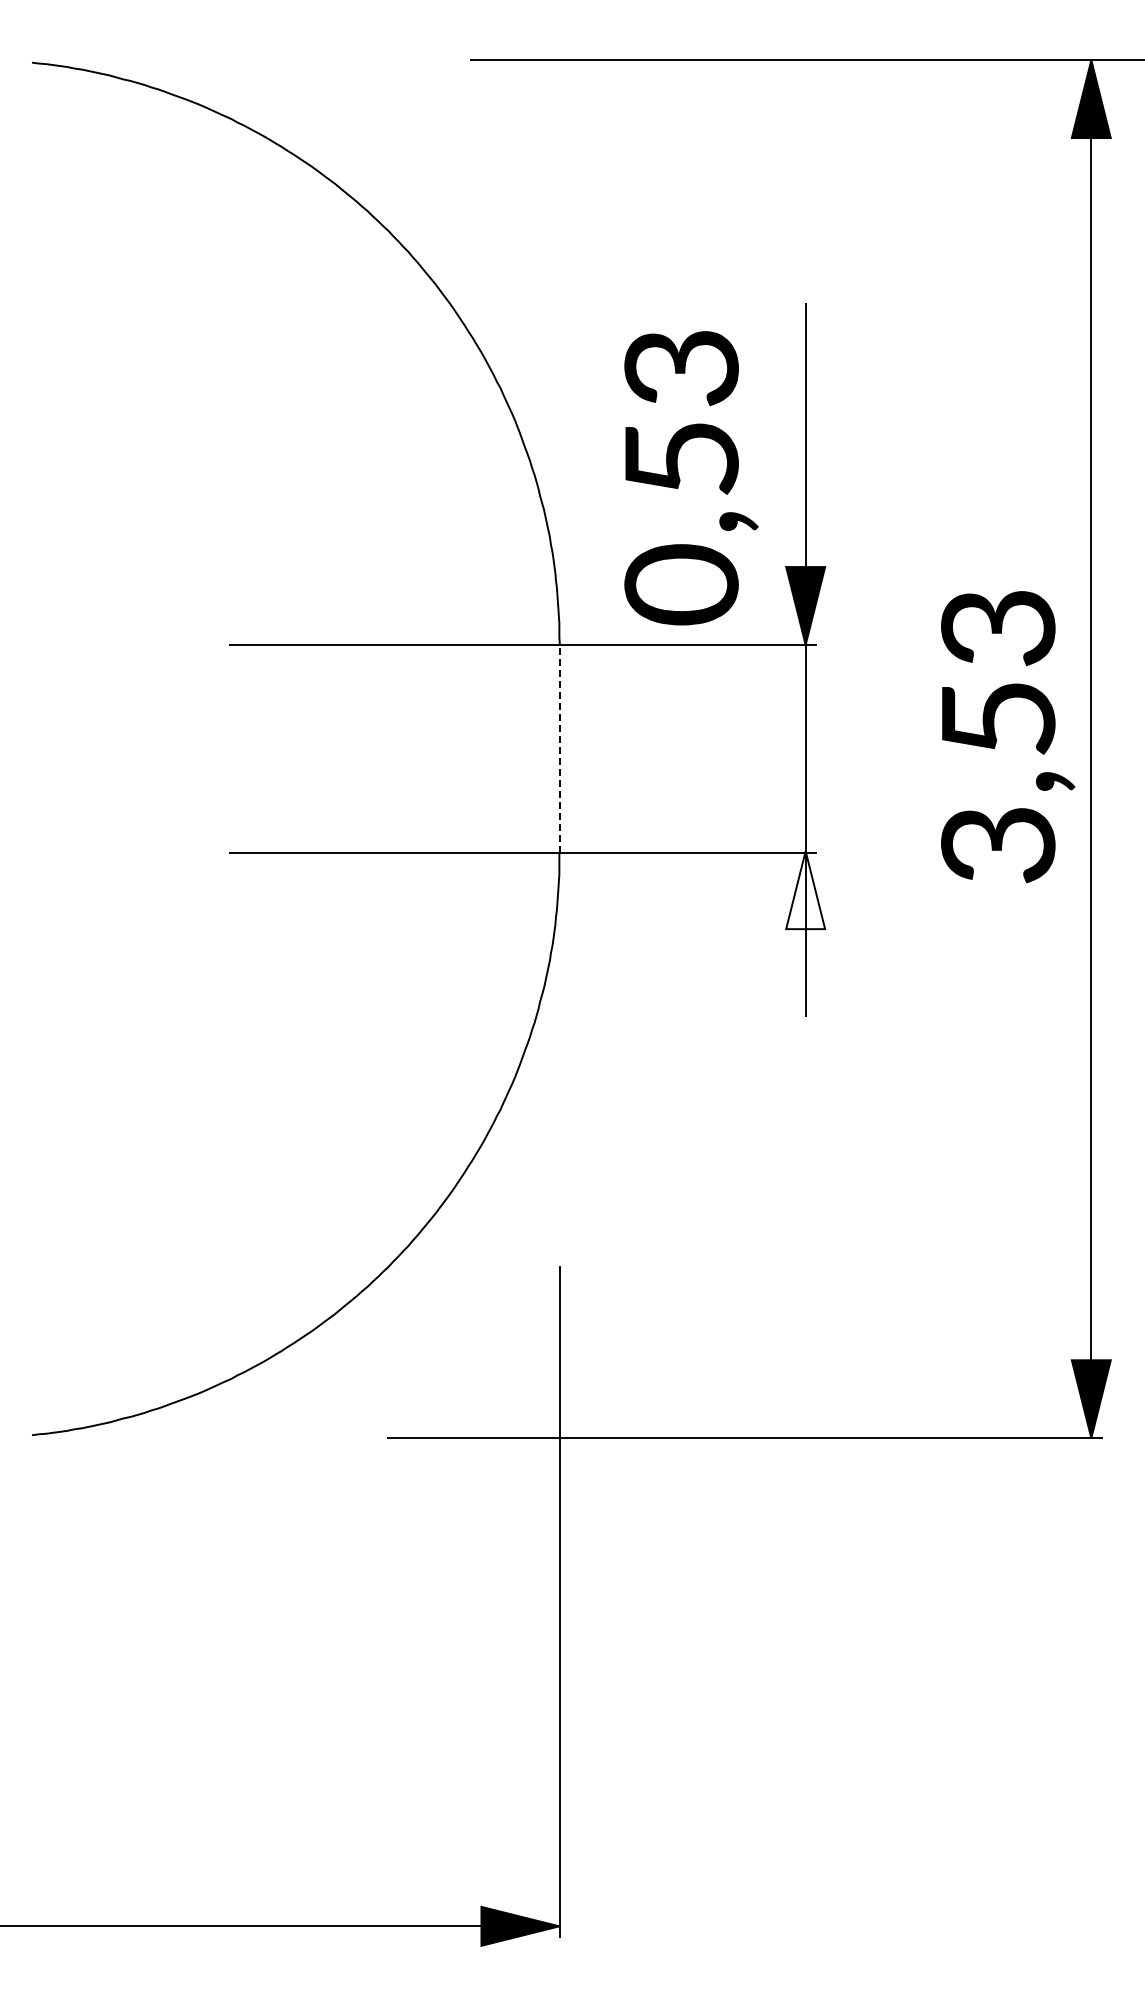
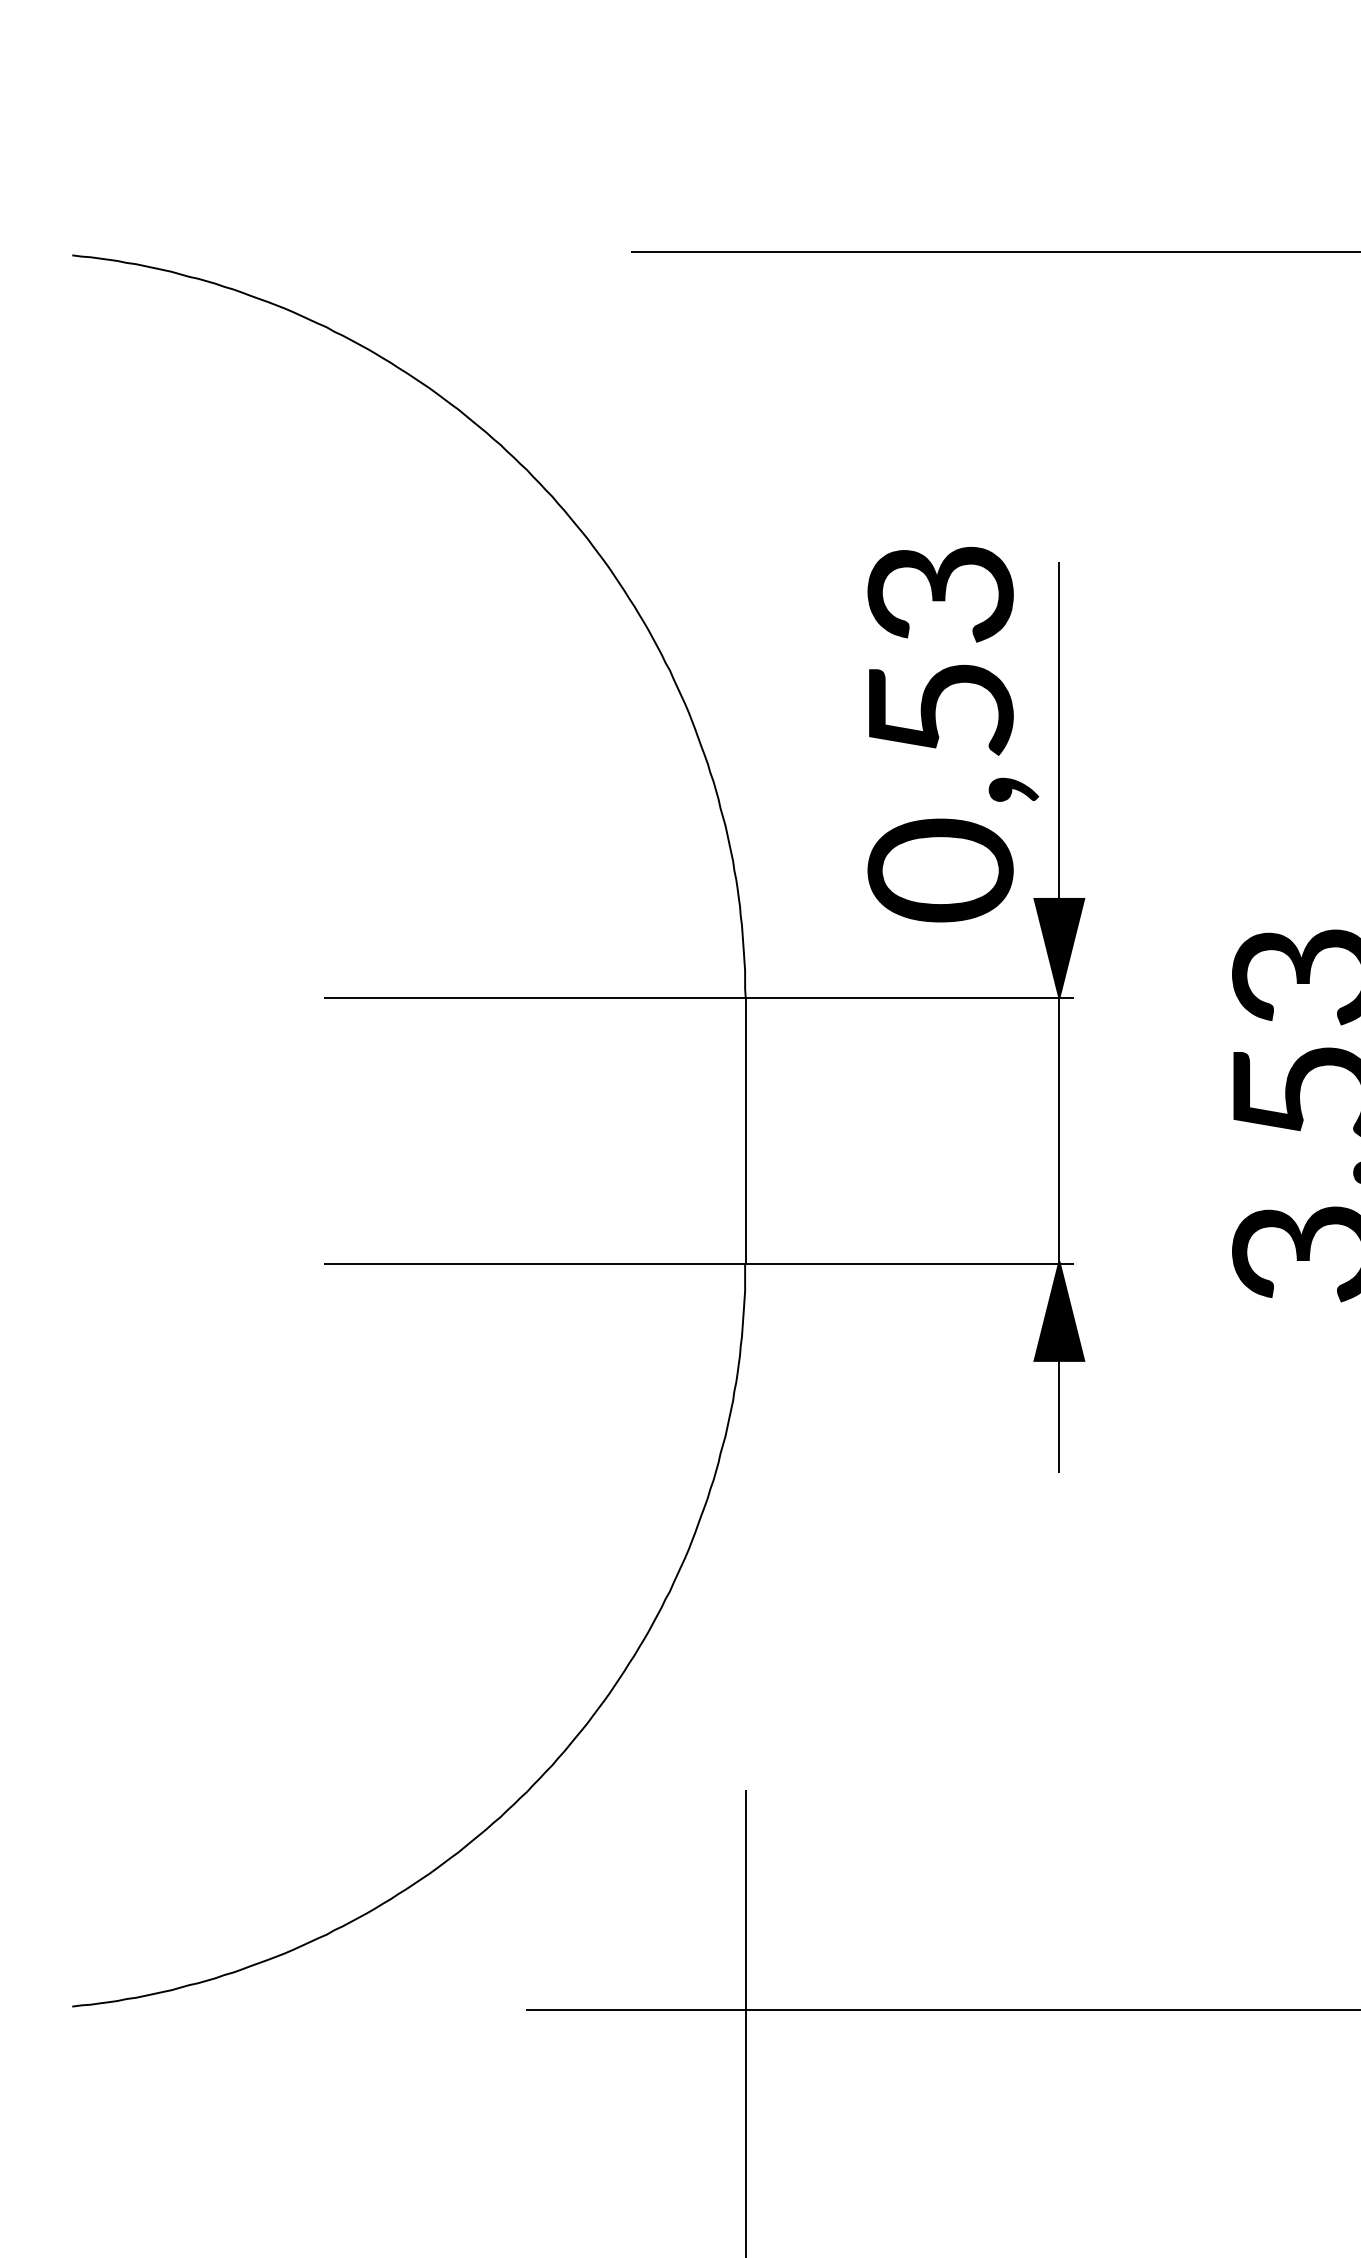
text: (691, 478) -> (953, 734), moved
line: (559, 748) -> (745, 1130), dashed -> solid
fill: (805, 890) -> (1059, 1311), added

